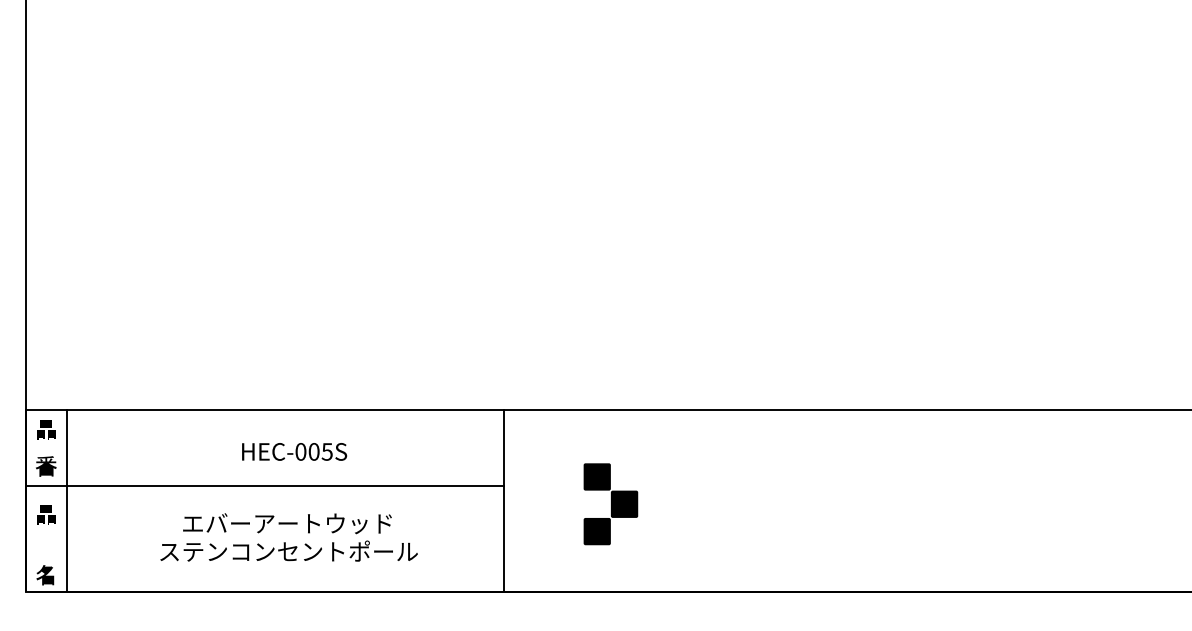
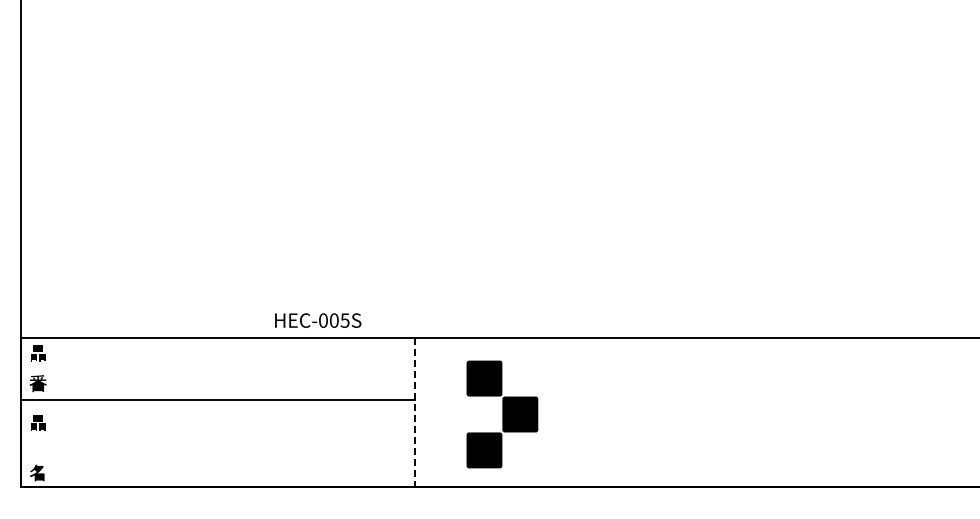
part: (294, 451) -> (318, 320), moved
line: (67, 501) -> (55, 412), removed
line: (504, 501) -> (414, 412), solid -> dashed
part: (609, 504) -> (501, 414), size x1.6
part: (288, 536) -> (237, 441), removed

